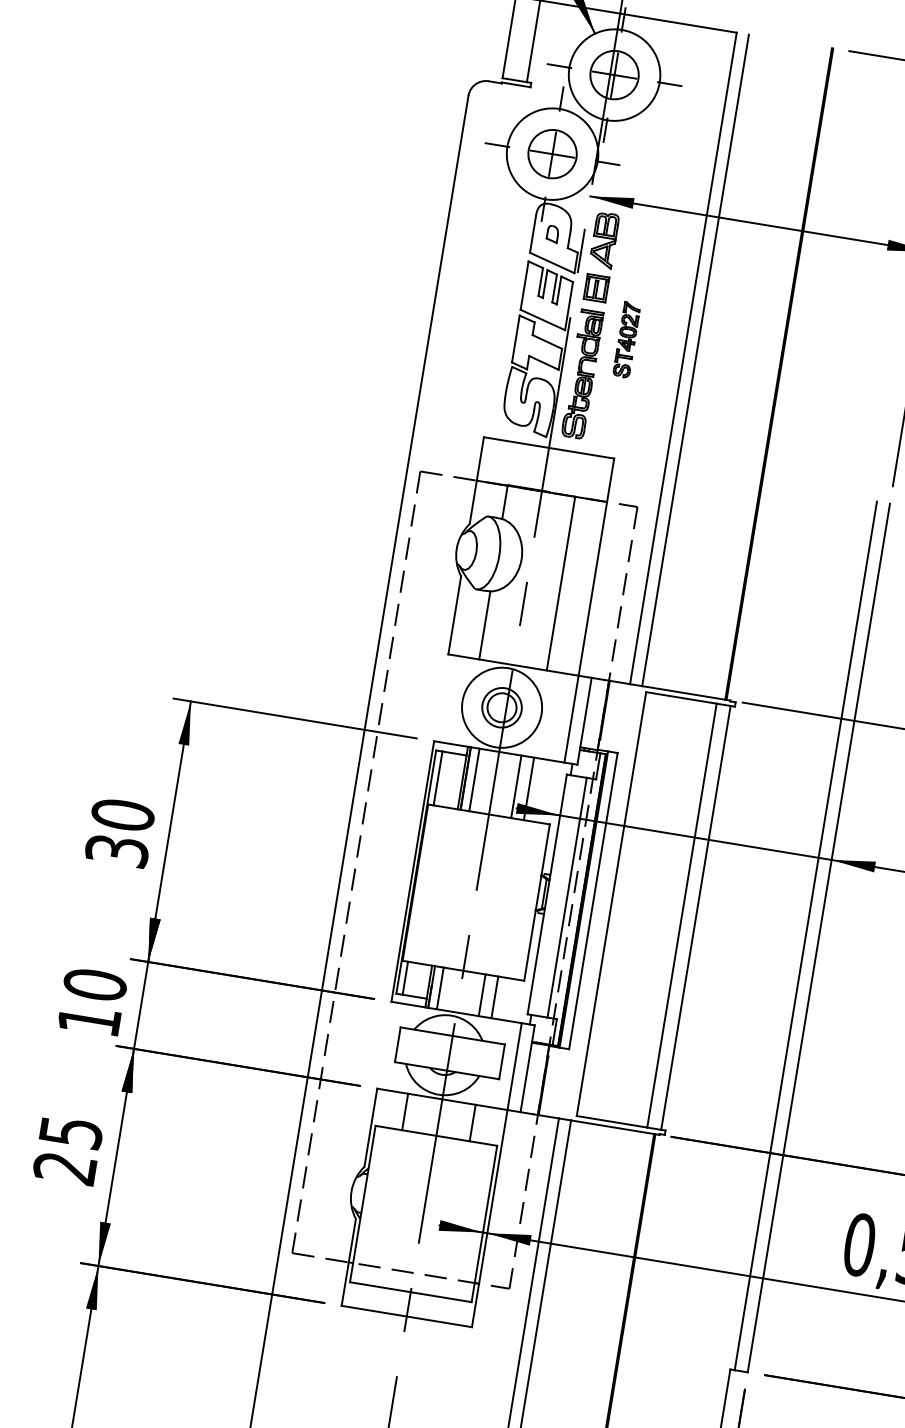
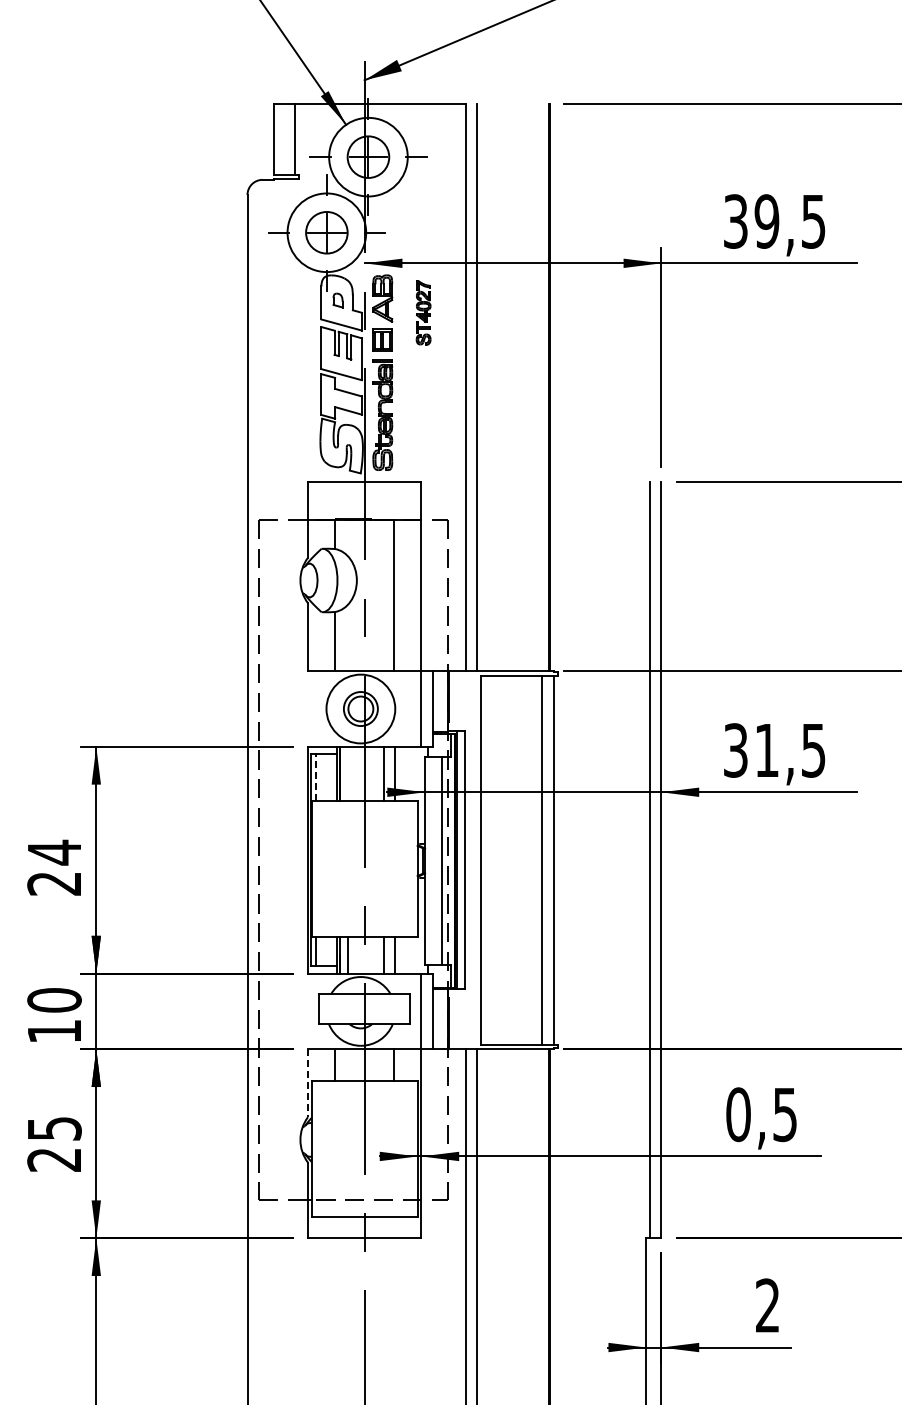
part: (626, 339) -> (423, 312), moved
line: (438, 778) -> (316, 777), solid -> dashed
line: (474, 779) -> (347, 773), removed
text: (120, 832) -> (54, 867), 30 -> 24
line: (370, 1127) -> (307, 1083), solid -> dashed

